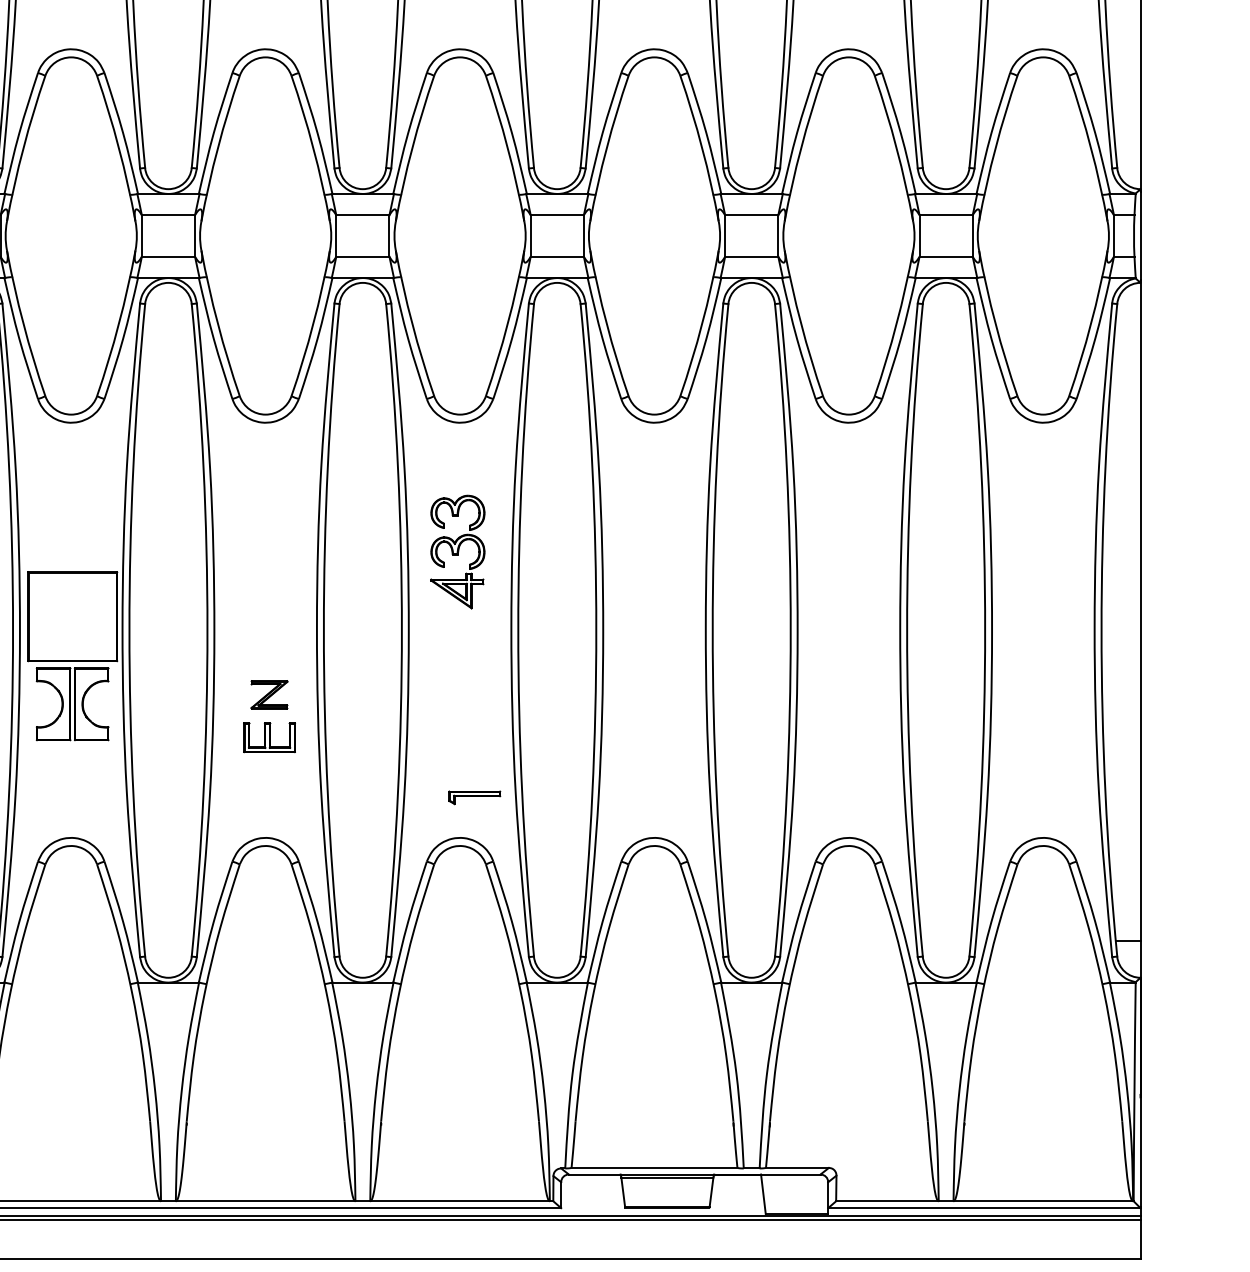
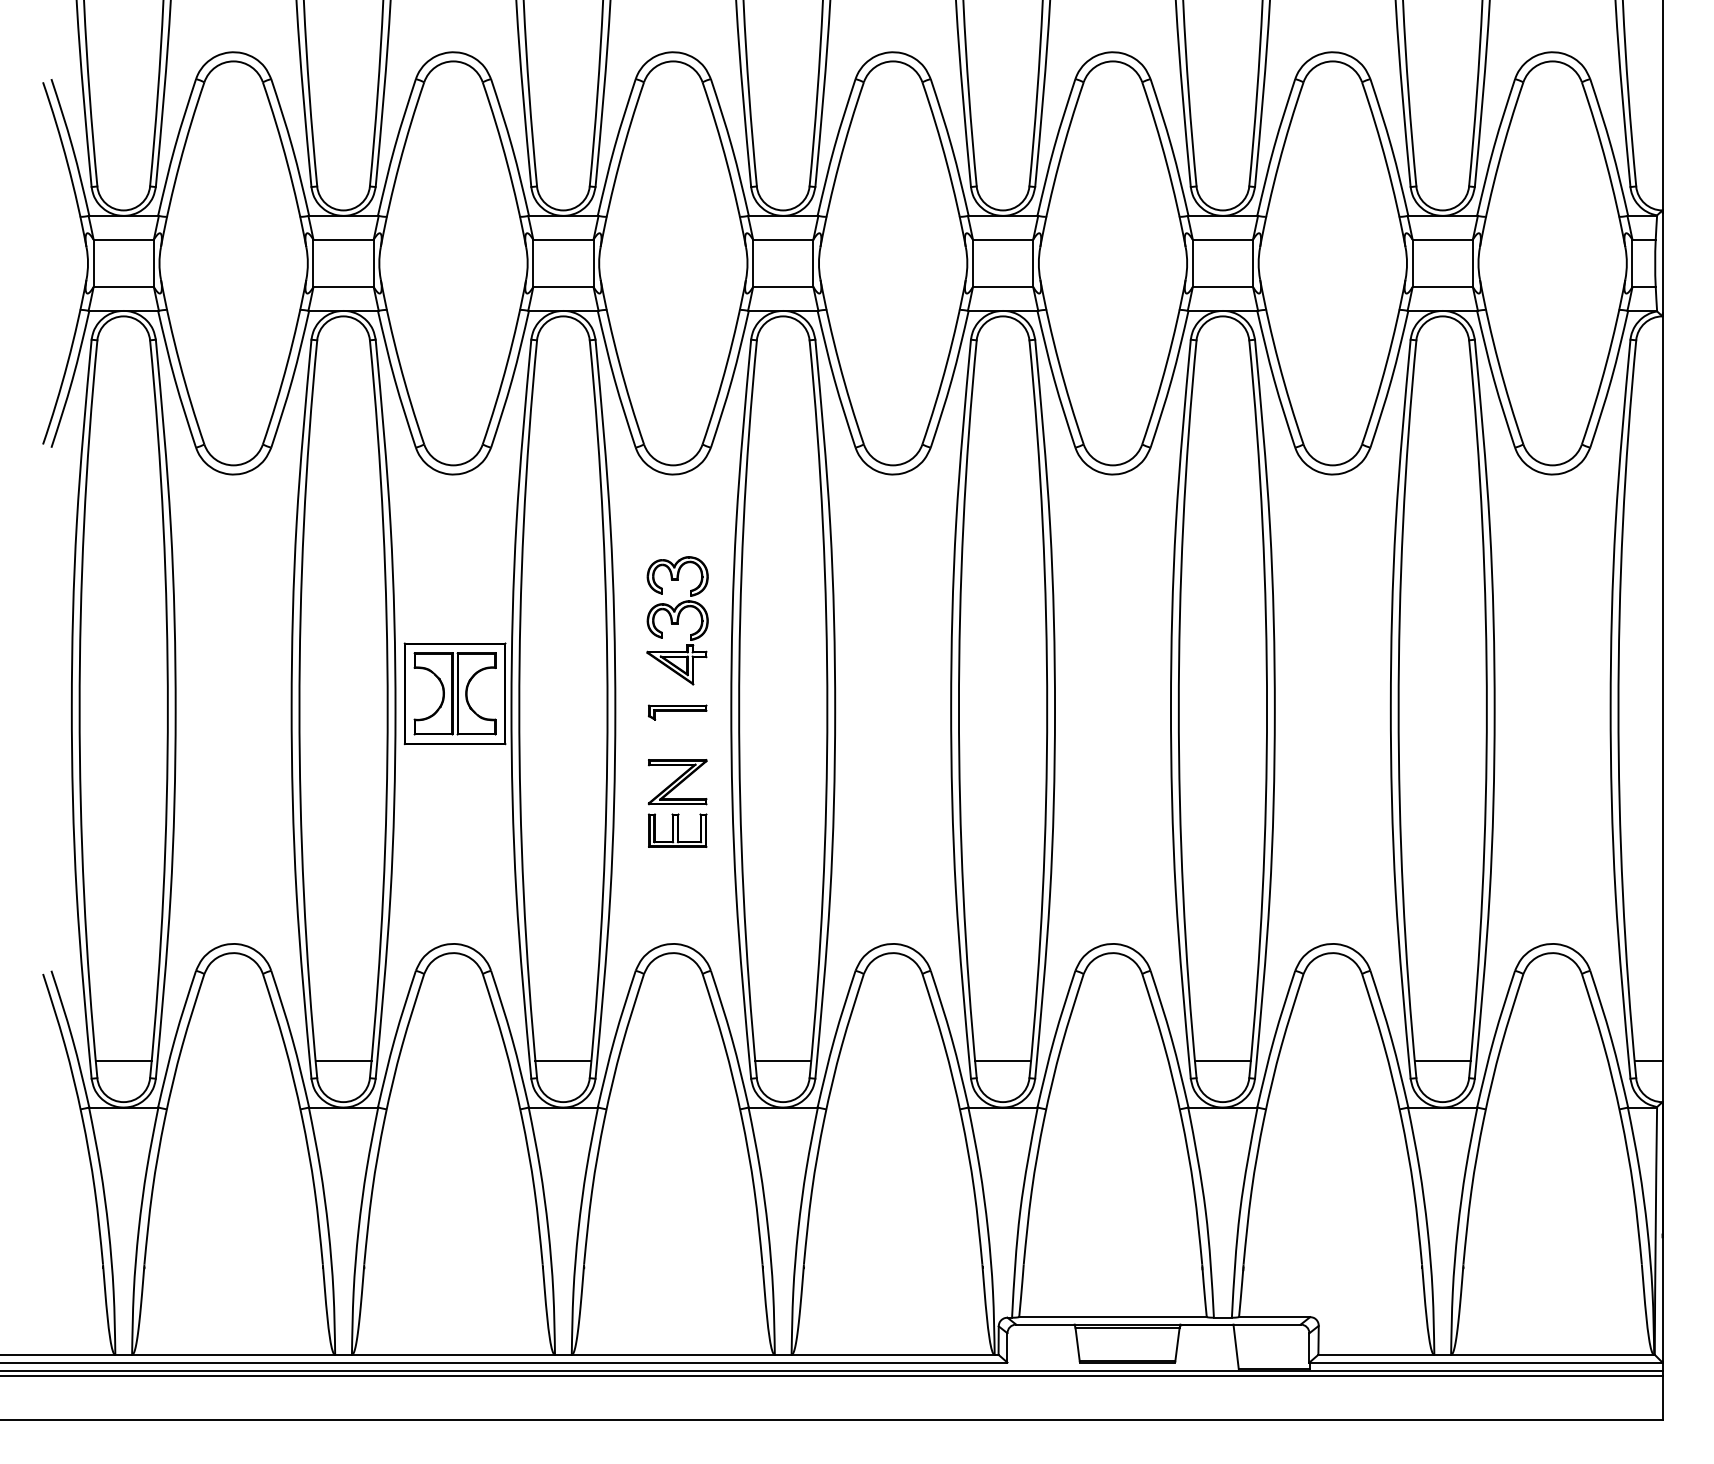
part: (457, 551) -> (677, 620), moved
part: (269, 695) -> (677, 782), size x1.43
part: (72, 703) -> (454, 693), moved
part: (474, 797) -> (677, 712), moved
line: (168, 941) -> (563, 1061), added
line: (363, 941) -> (783, 1061), added
line: (557, 941) -> (1003, 1061), added
line: (751, 941) -> (1222, 1061), added
line: (945, 941) -> (1442, 1061), added

